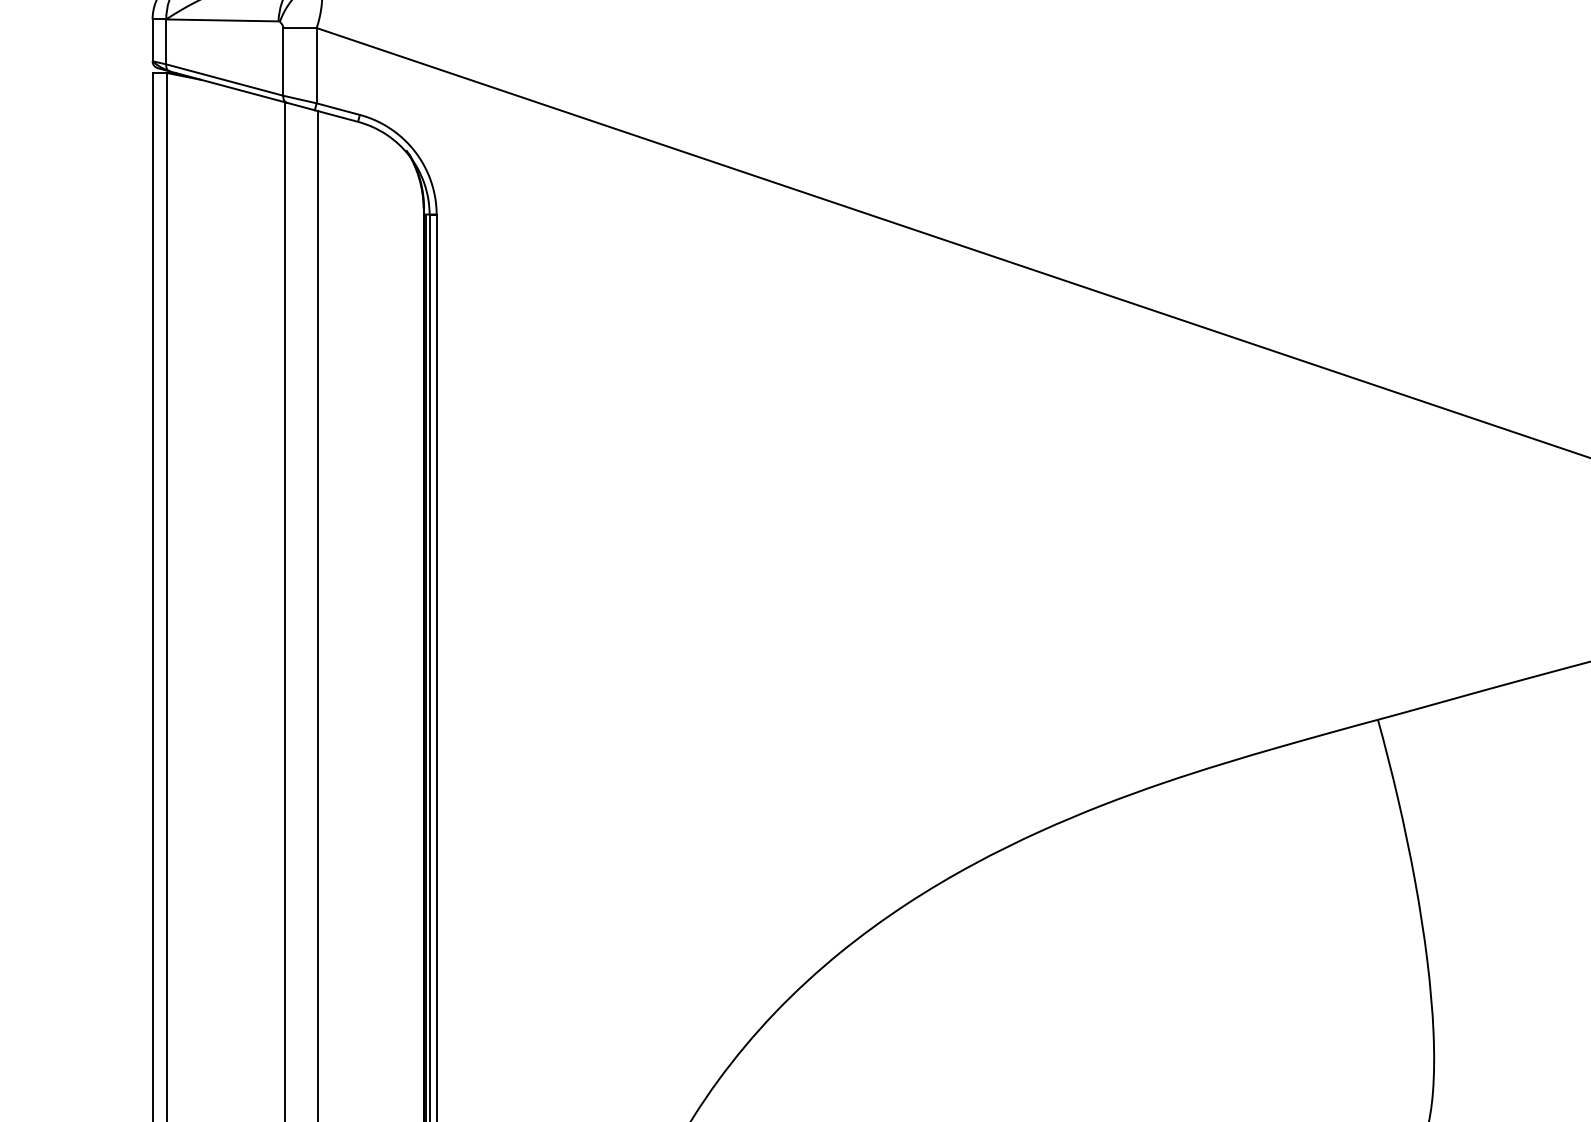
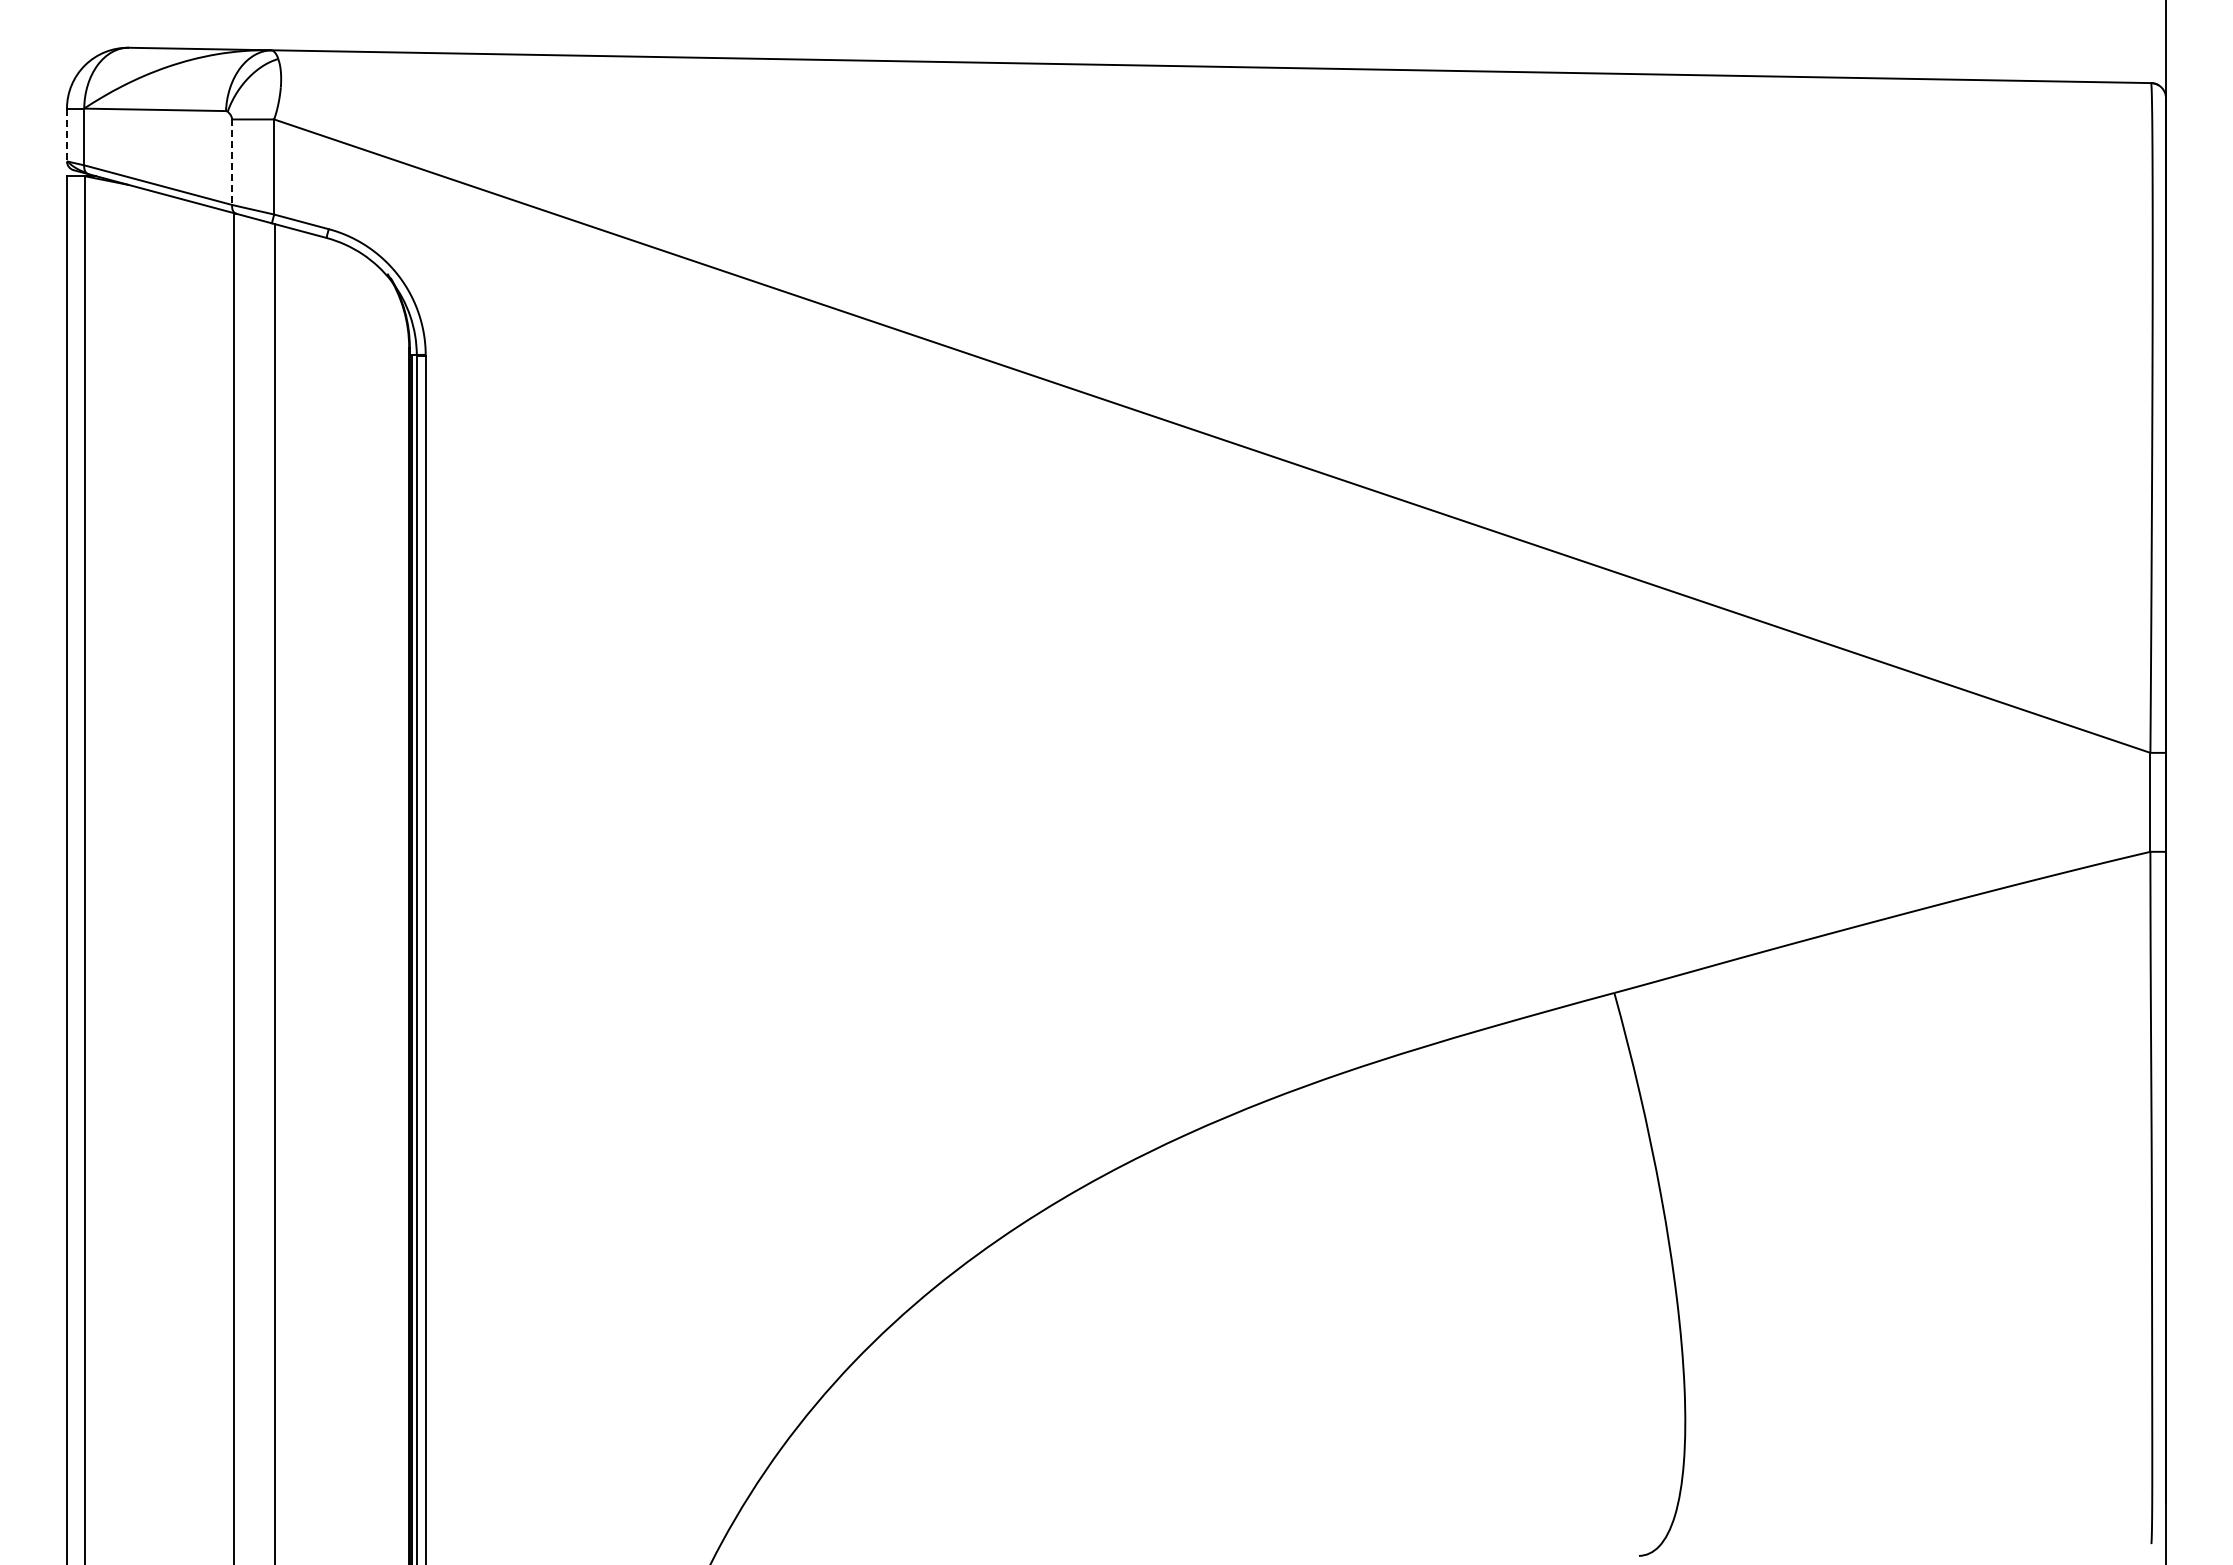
line: (152, 40) -> (66, 135), solid -> dashed
line: (283, 62) -> (232, 162), solid -> dashed

